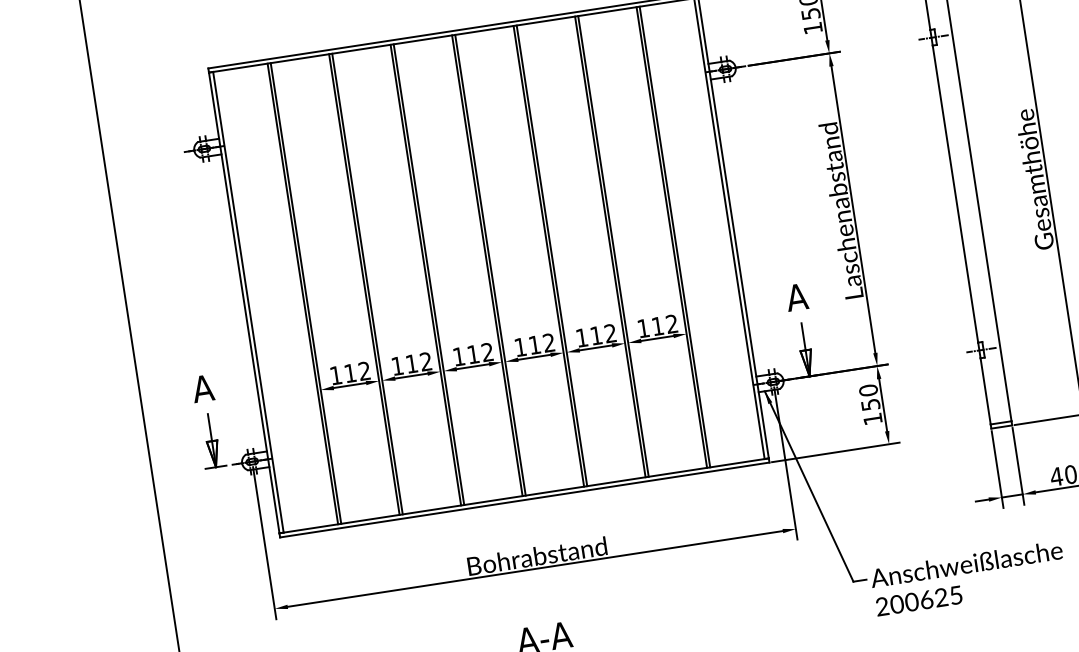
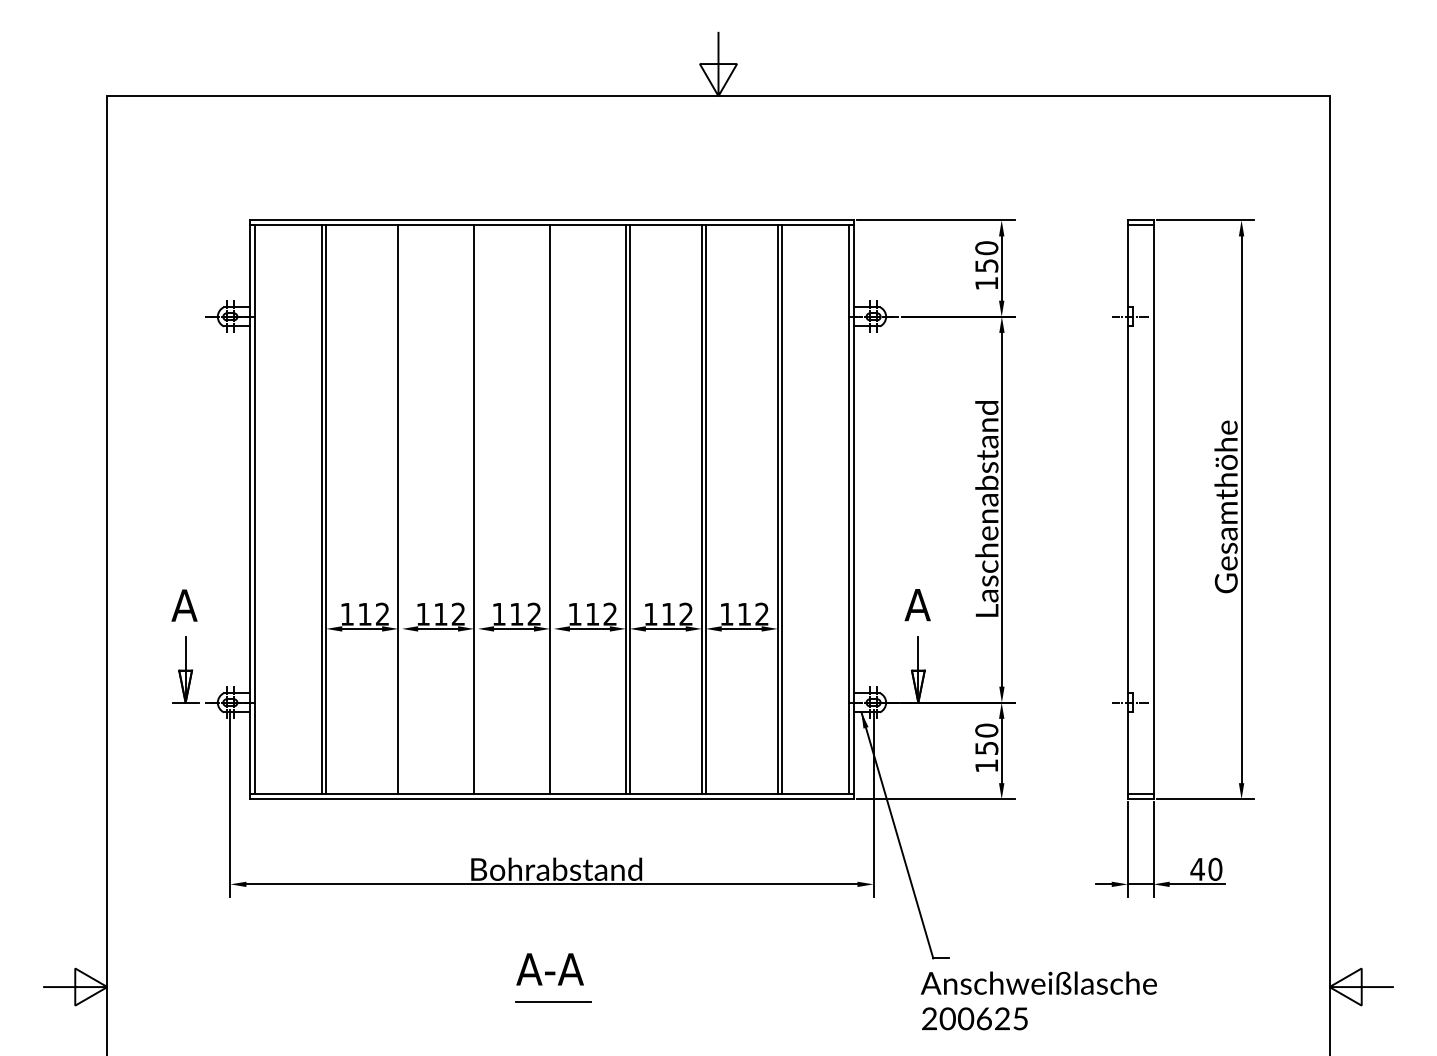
line: (490, 265) -> (553, 509), removed
line: (429, 274) -> (478, 509), removed
line: (367, 283) -> (402, 509), removed
text: (968, 578) -> (1038, 1000), moved

